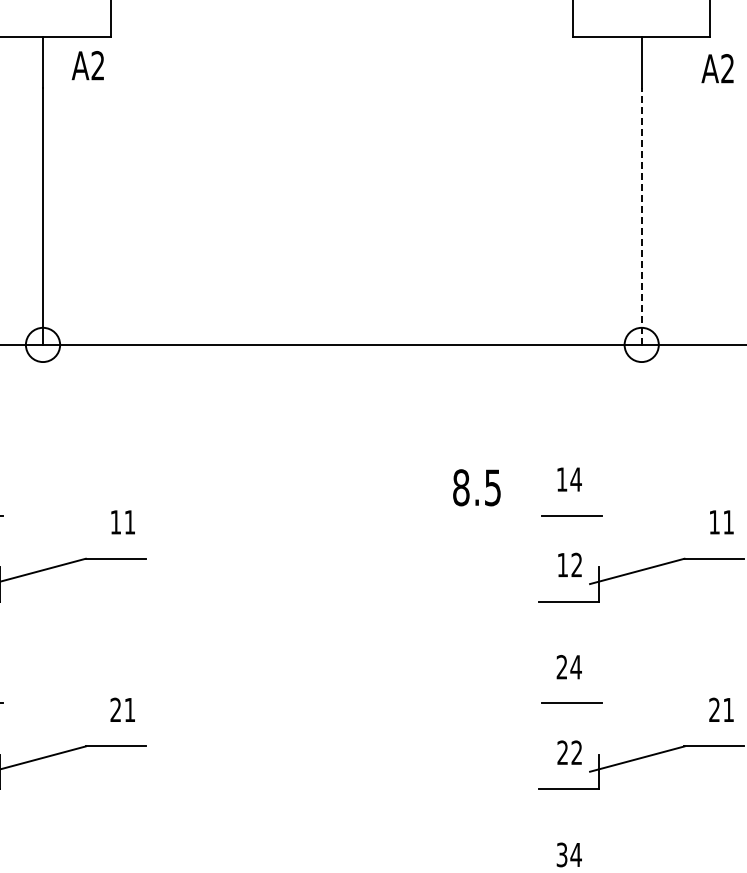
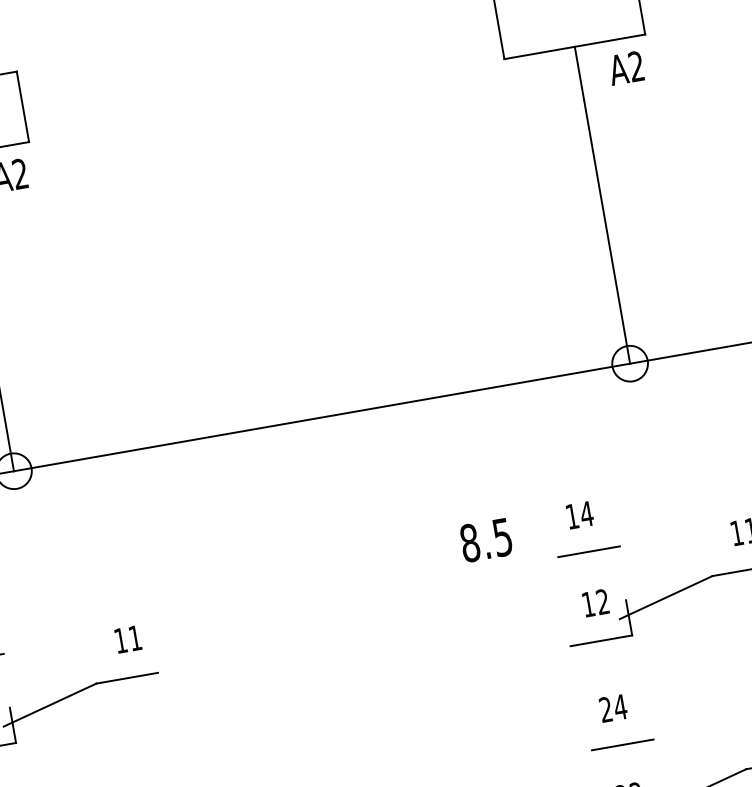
text: (717, 68) -> (626, 68), moved
line: (641, 216) -> (606, 231), dashed -> solid

